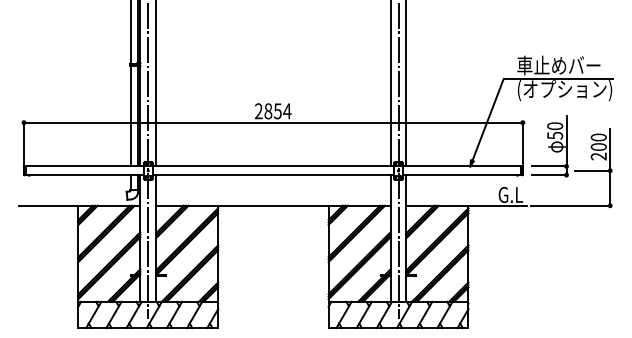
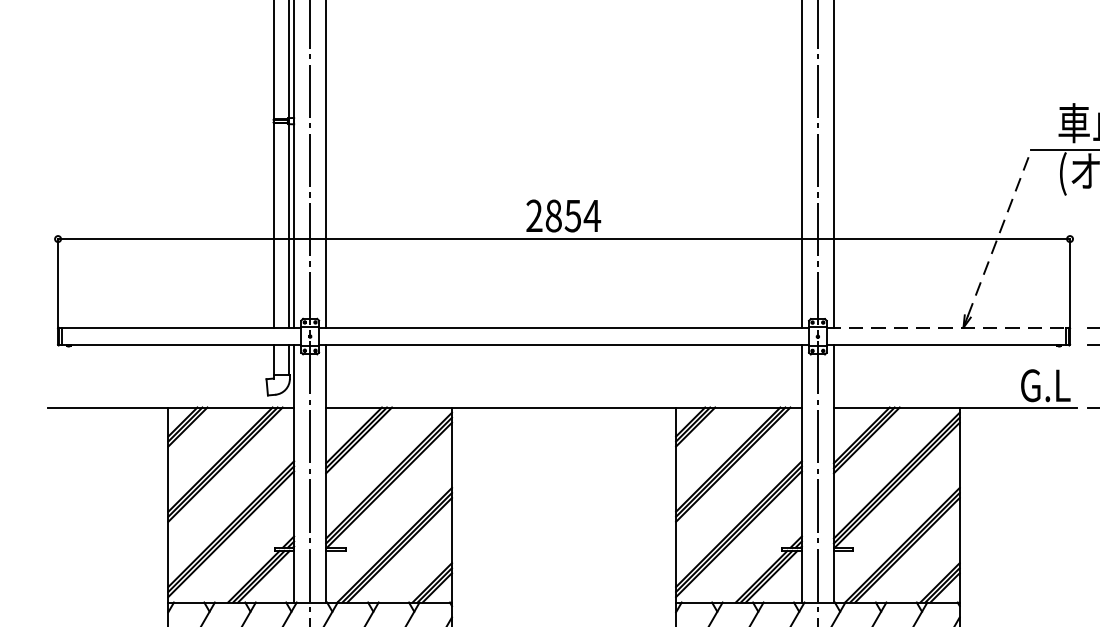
line: (488, 119) -> (1000, 232), solid -> dashed
line: (462, 166) -> (947, 327), solid -> dashed

